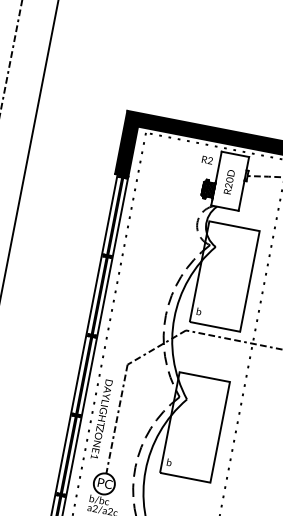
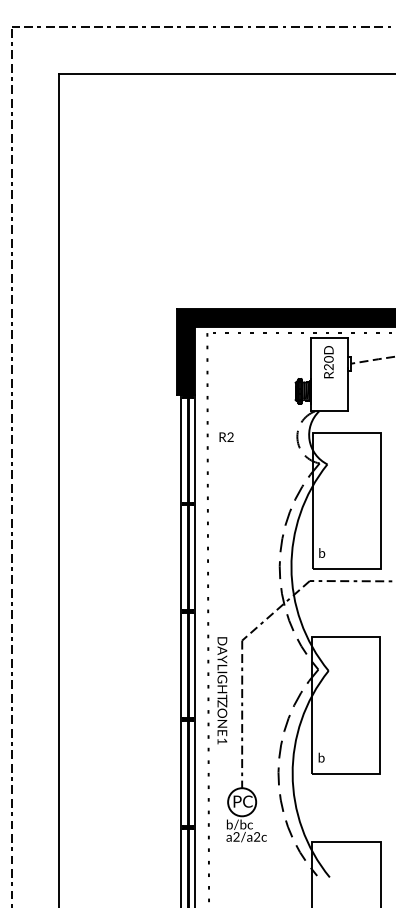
text: (207, 159) -> (226, 436), moved
text: (229, 182) -> (328, 362), moved
text: (101, 419) -> (222, 690), moved

